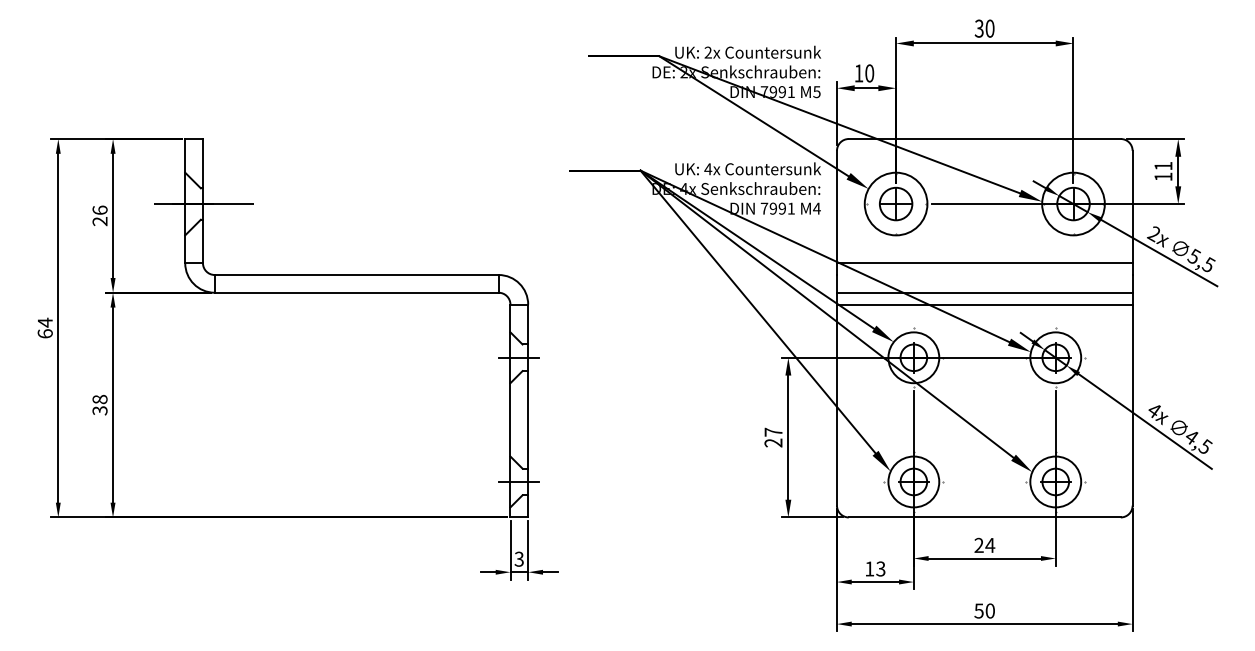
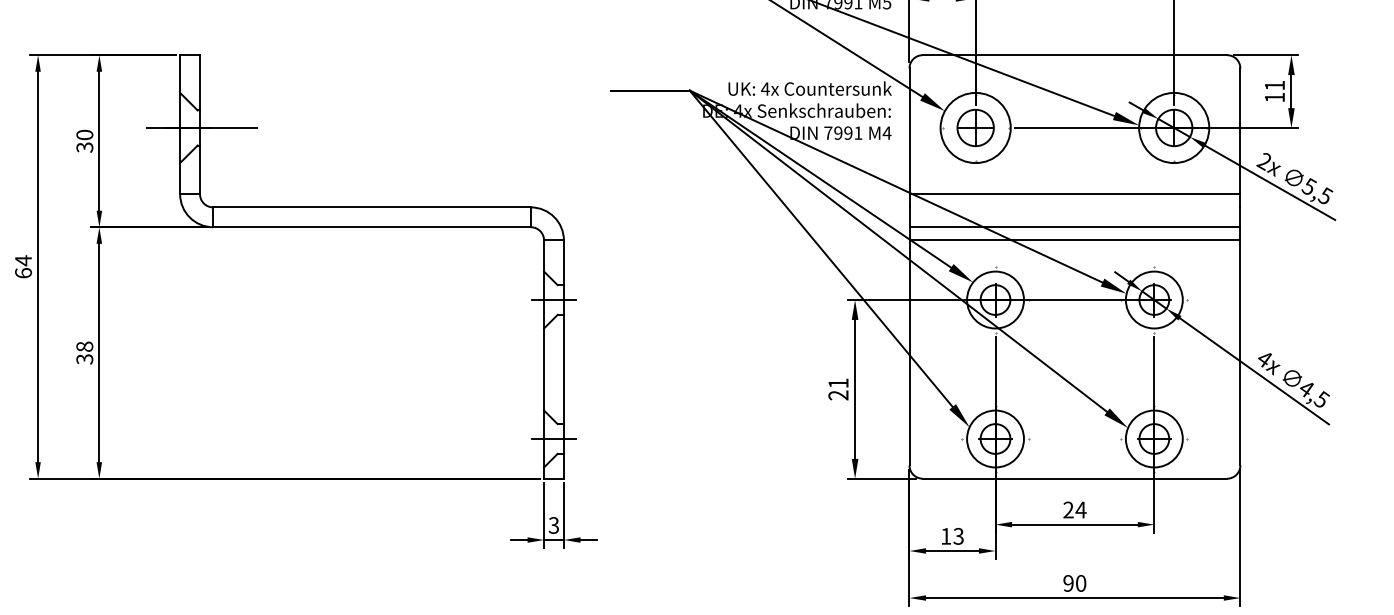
text: (99, 215) -> (84, 140), 26 -> 30
text: (773, 431) -> (838, 382), 27 -> 21
text: (978, 610) -> (1067, 582), 50 -> 90

